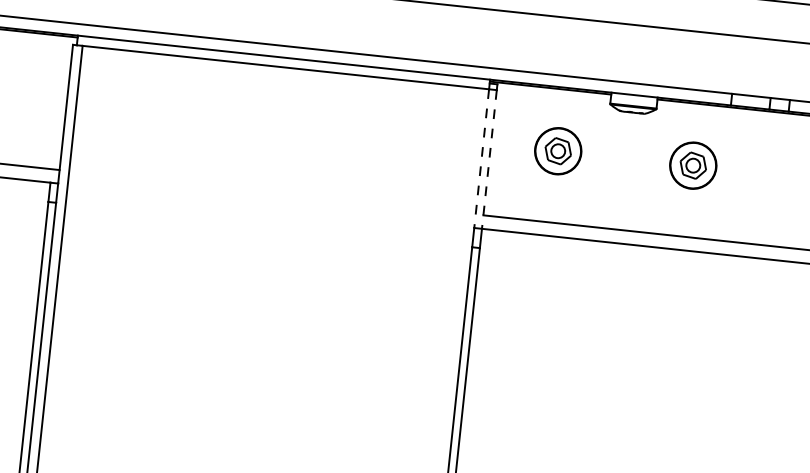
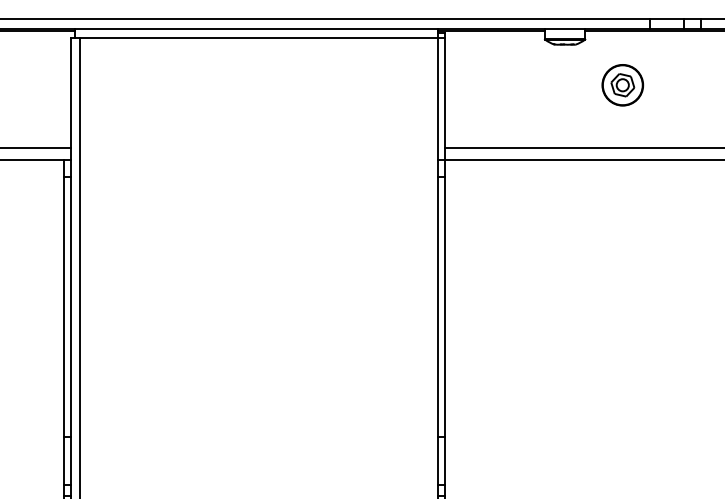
part: (557, 151) -> (503, 85), removed
line: (481, 159) -> (437, 99), dashed -> solid
line: (489, 160) -> (444, 99), dashed -> solid

